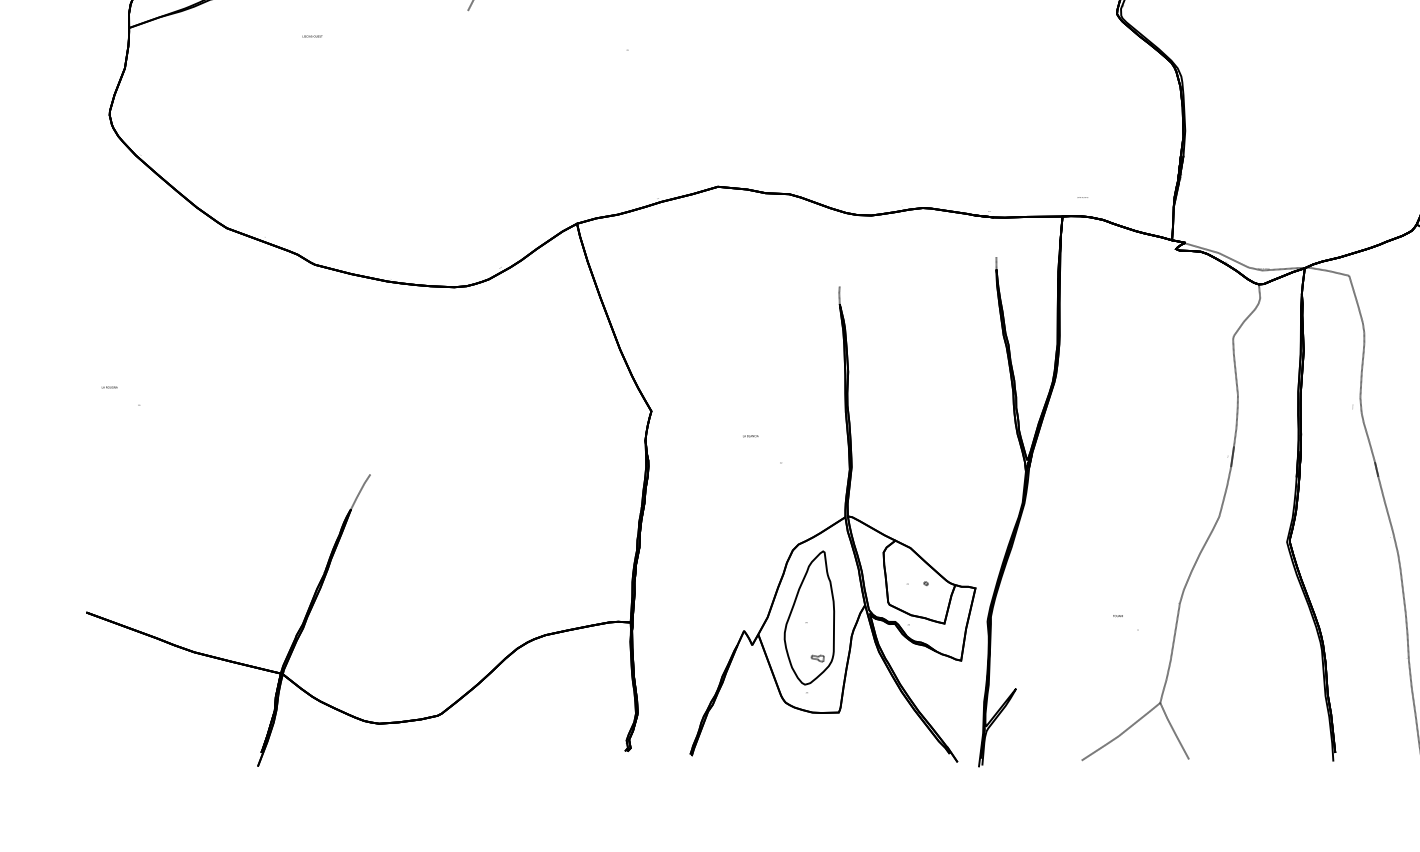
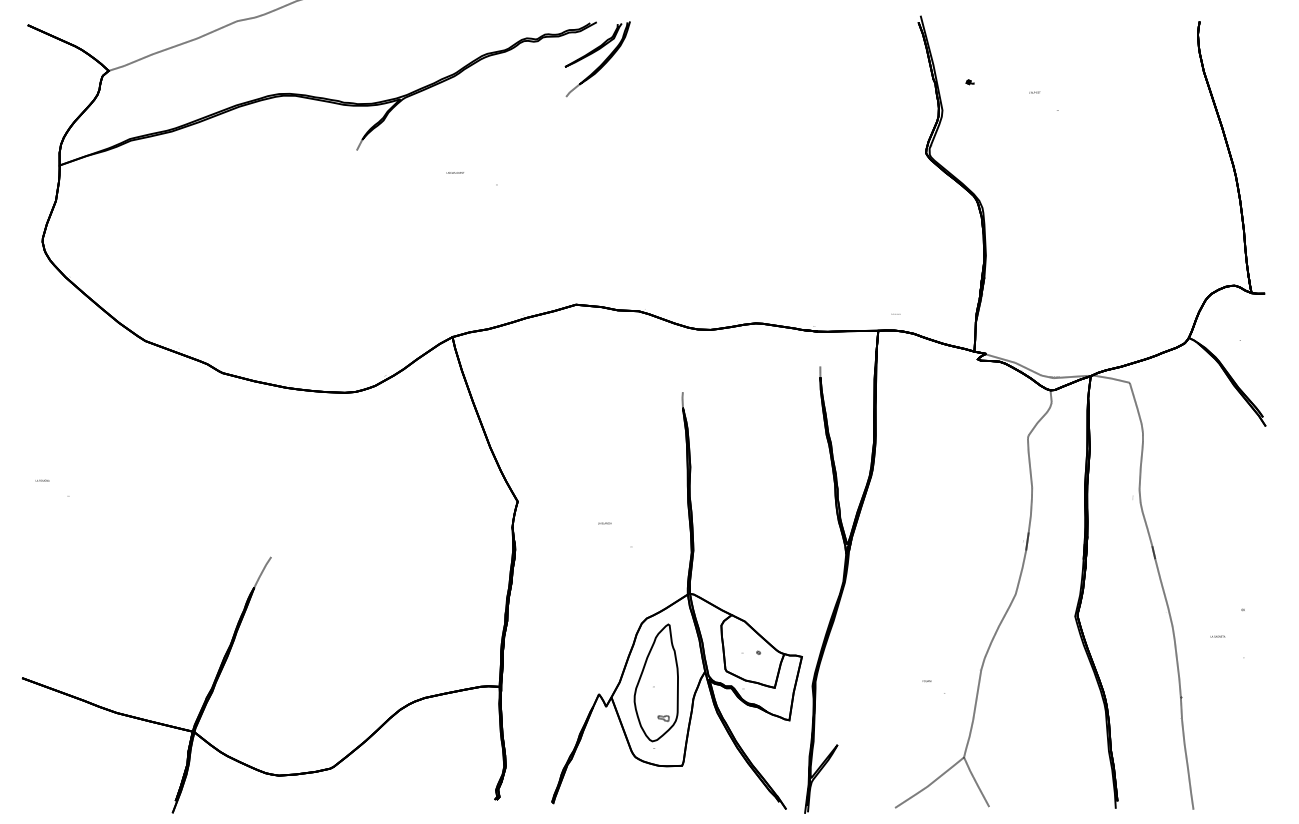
text: (311, 36) -> (454, 172), moved

